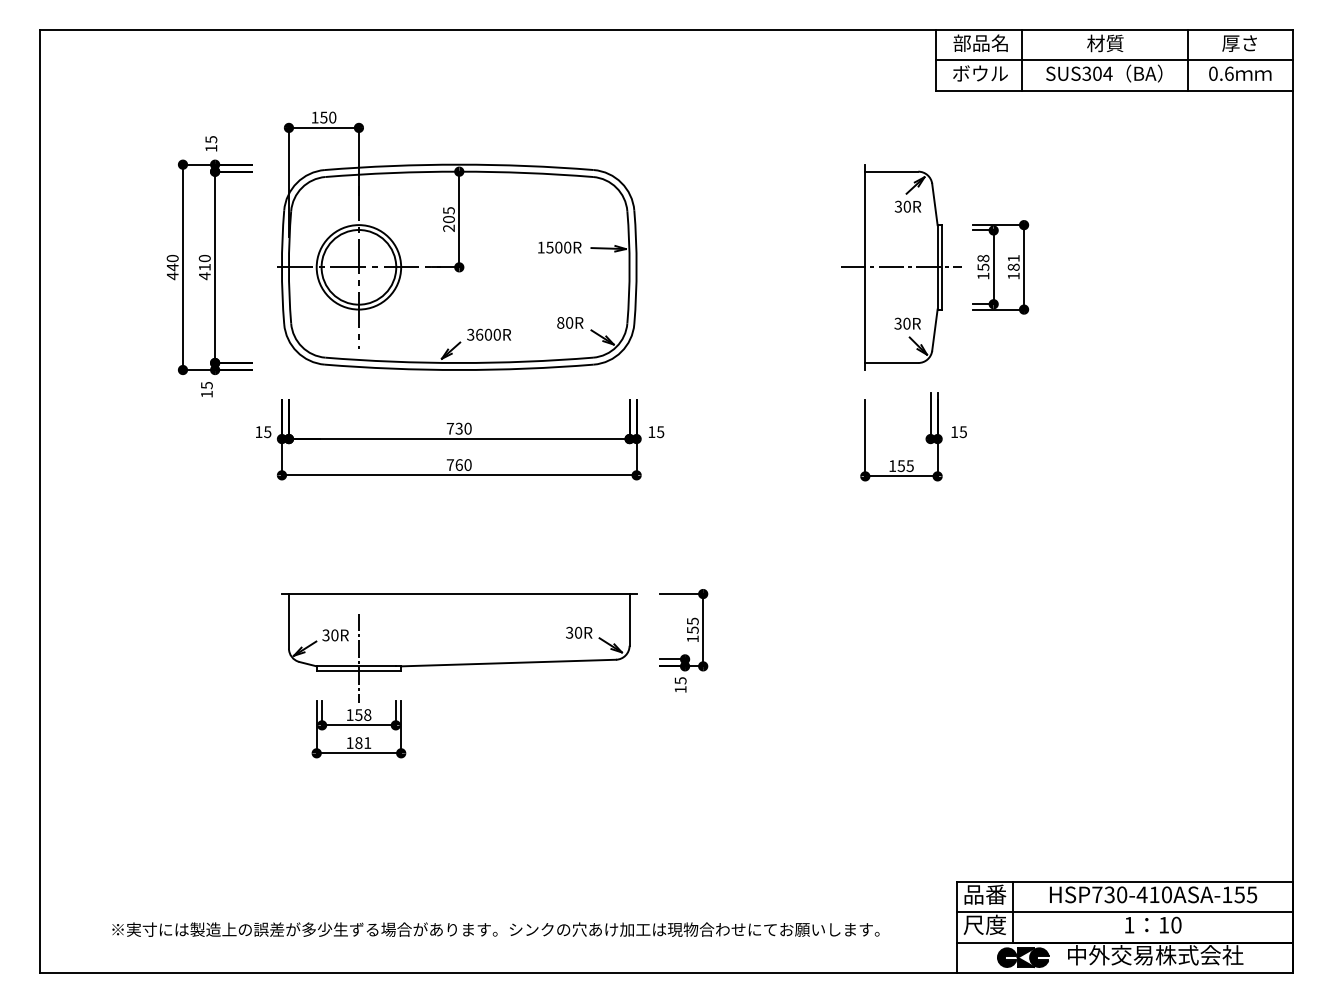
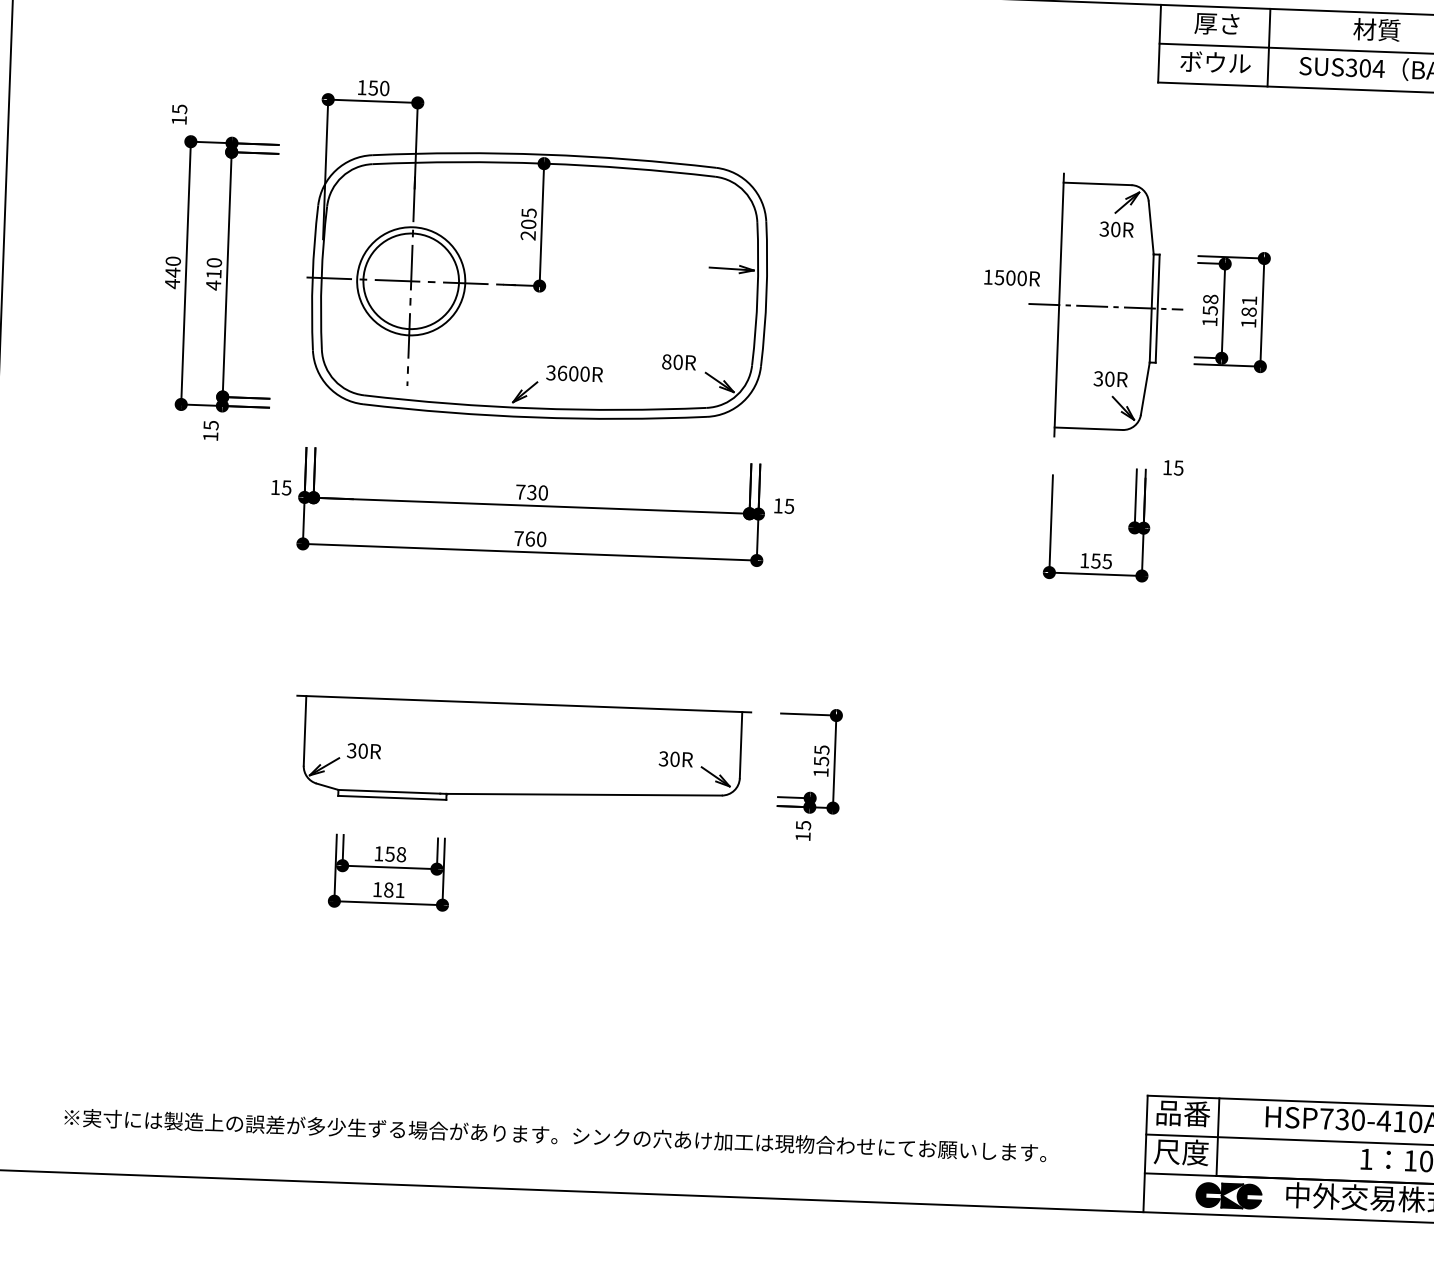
text: (980, 42) -> (1217, 22), 部品名 -> 厚さ
text: (211, 143) -> (179, 114), moved
text: (559, 247) -> (1011, 277), moved
text: (958, 432) -> (1172, 468), moved
line: (358, 657) -> (392, 780), removed

